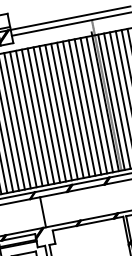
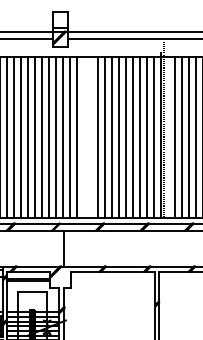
line: (111, 102) -> (167, 137), removed
line: (46, 114) -> (90, 137), removed
line: (40, 116) -> (83, 137), removed

